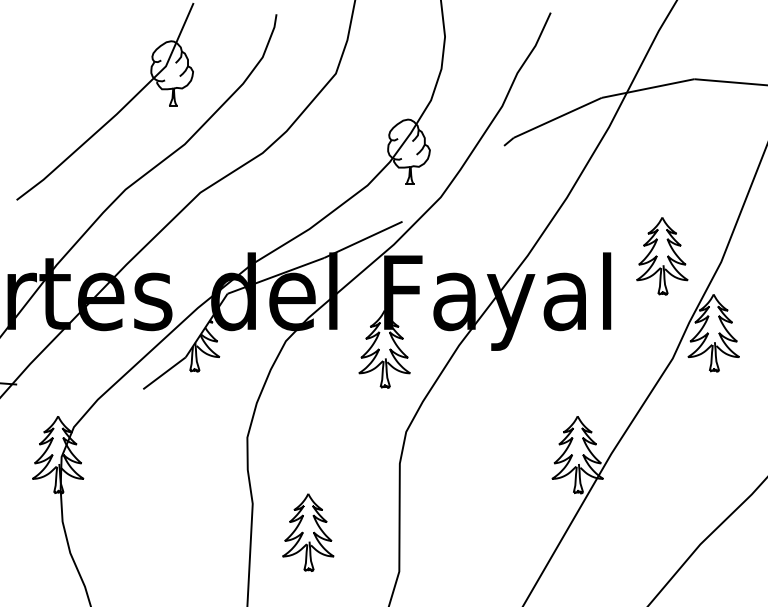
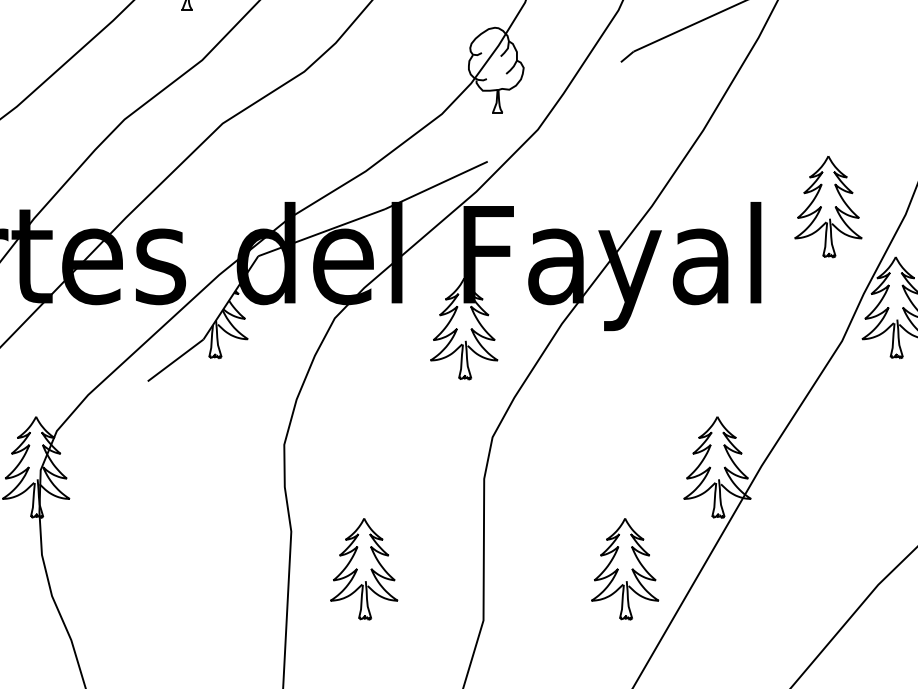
part: (507, 532) -> (625, 569), added

